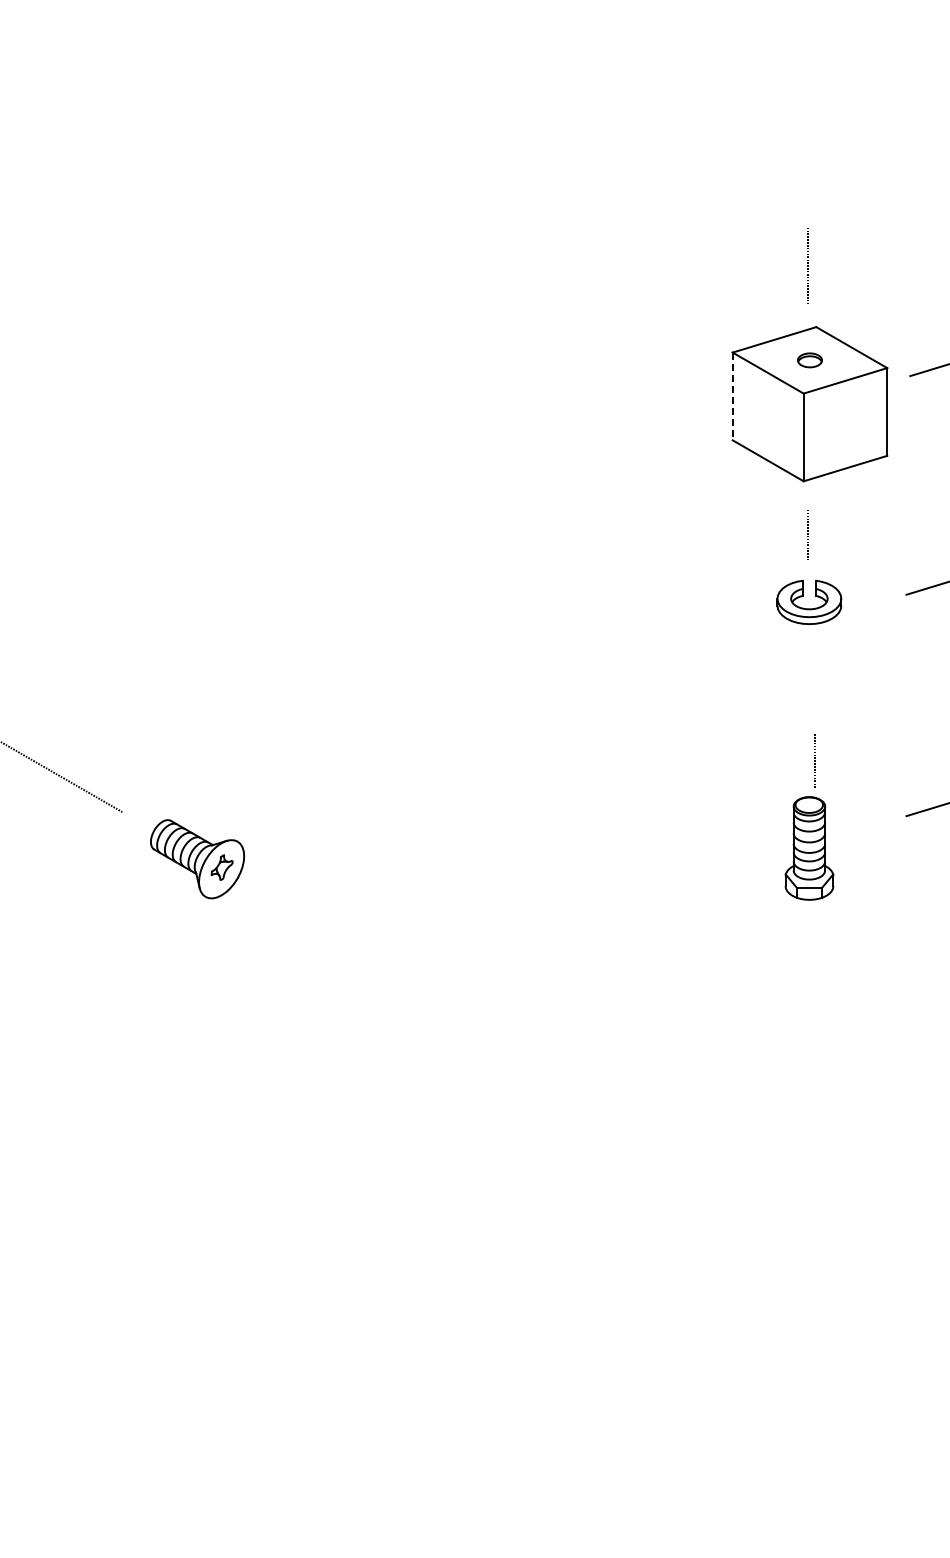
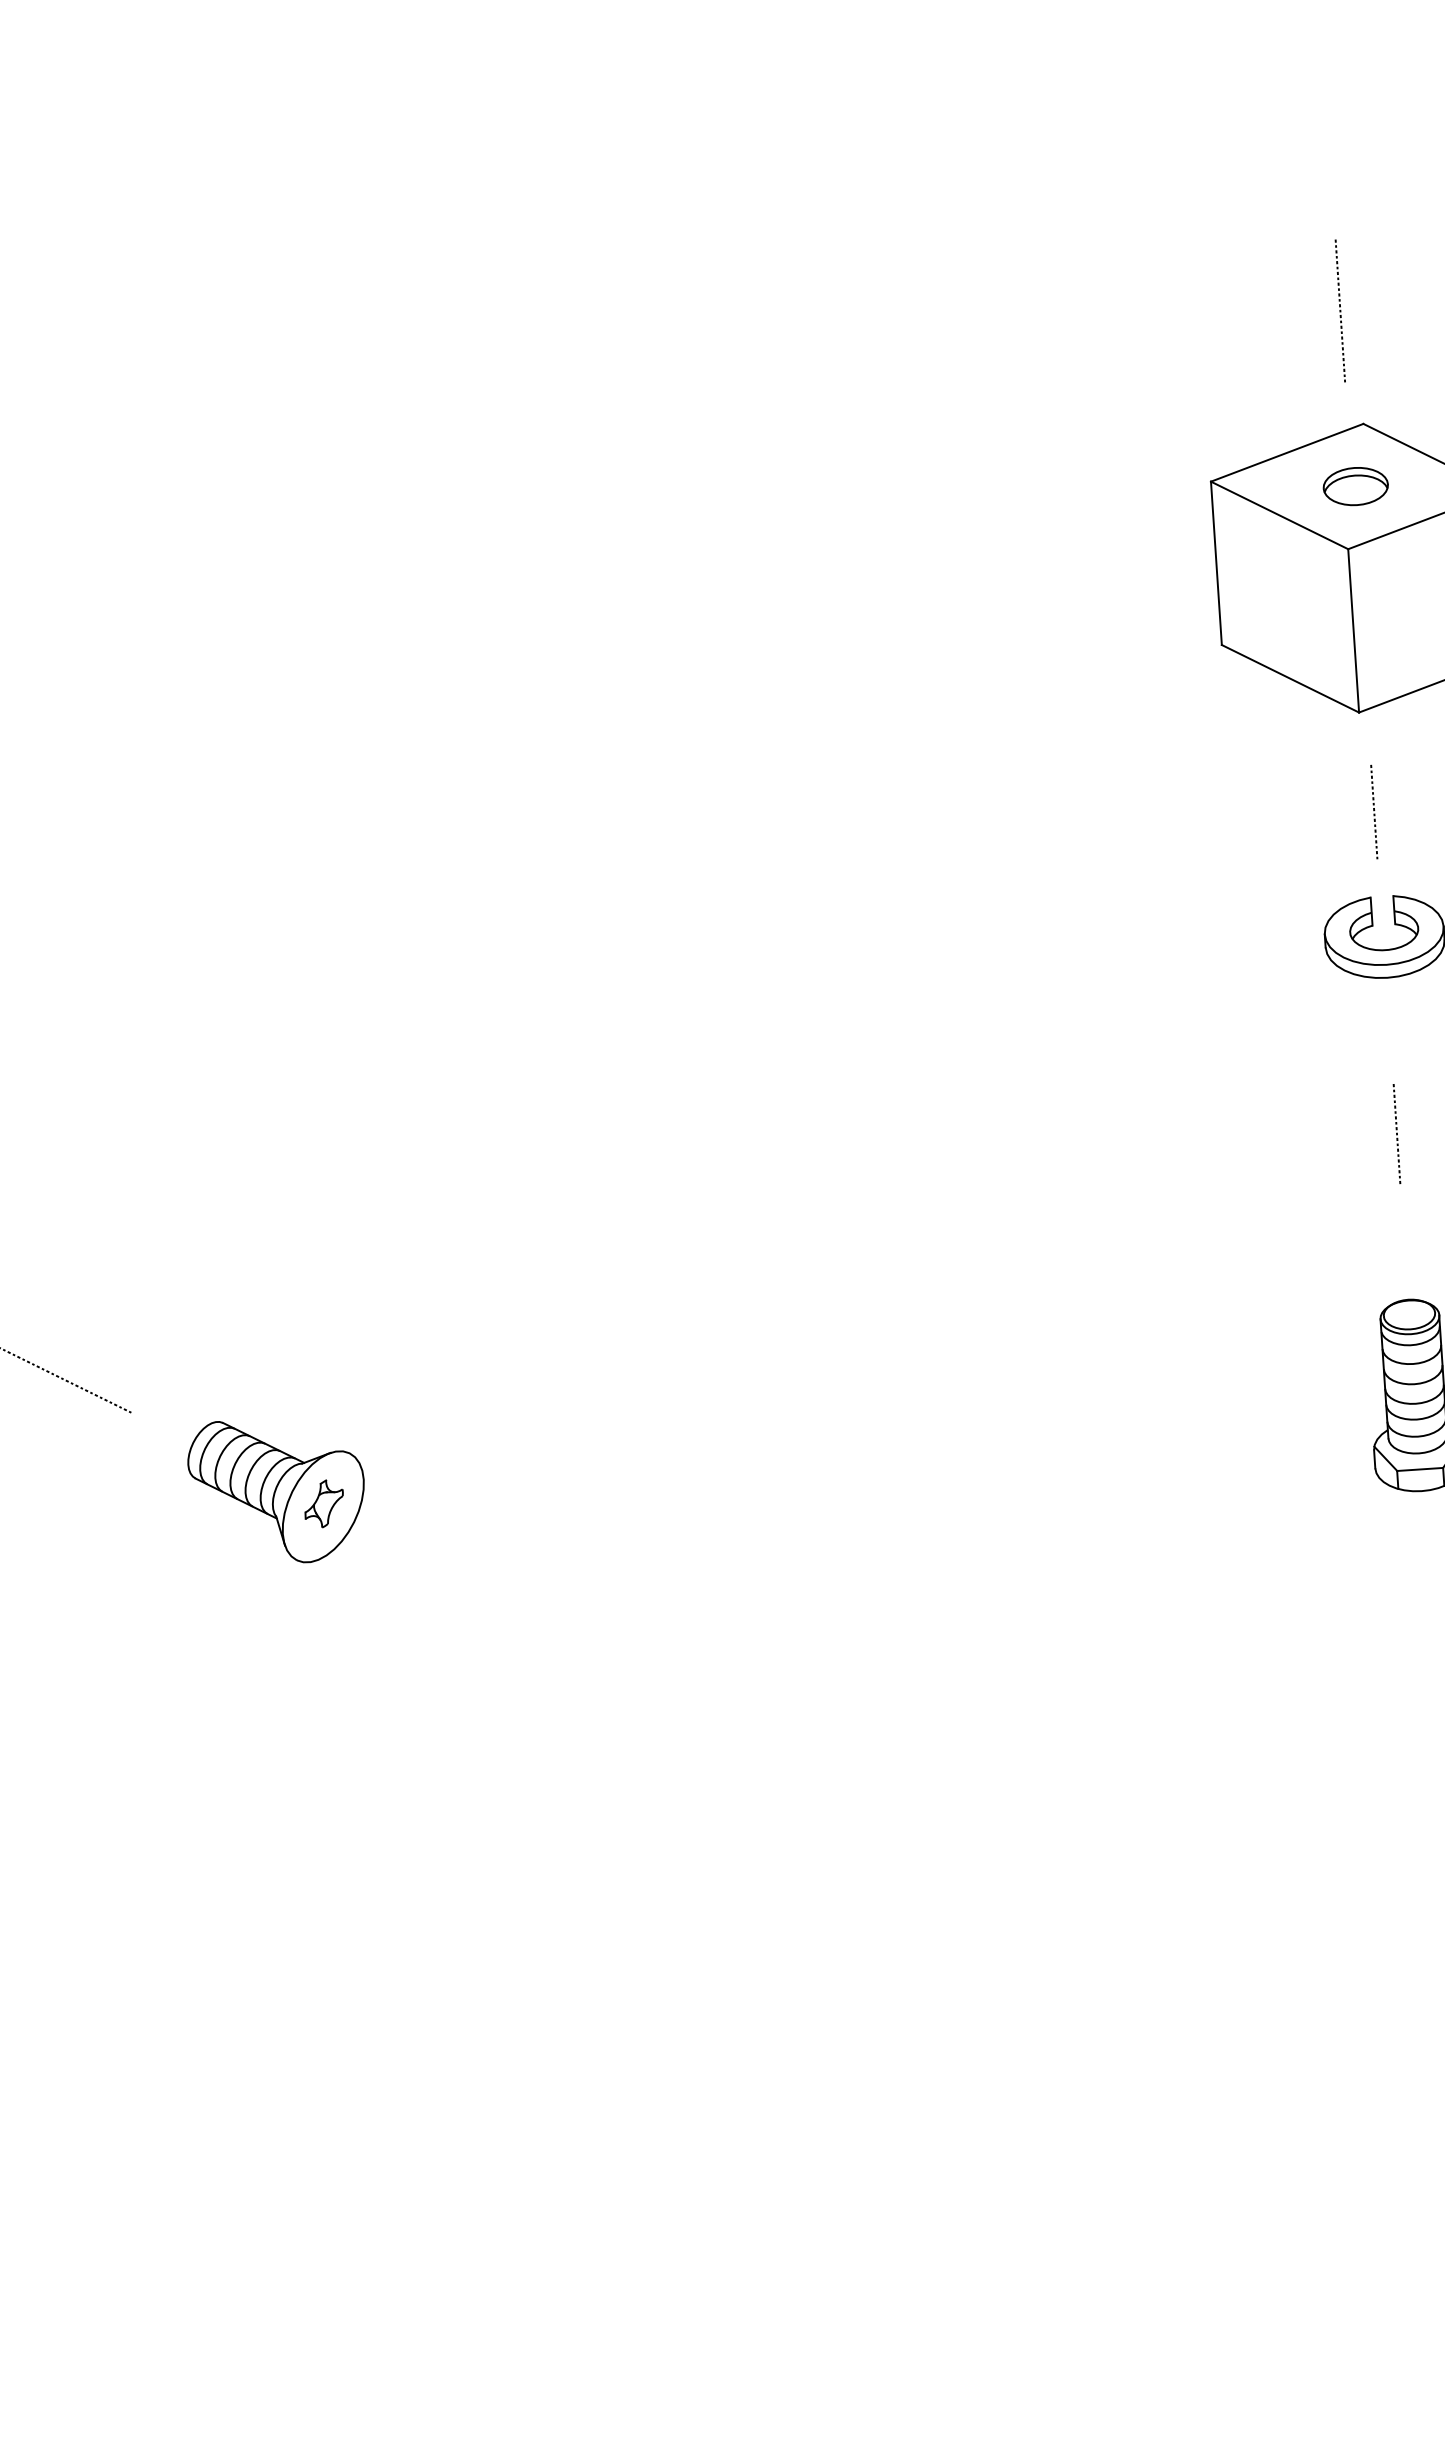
part: (809, 360) -> (1354, 486), size x1.43
line: (732, 396) -> (1216, 563), dashed -> solid
line: (814, 760) -> (1395, 1133), moved

